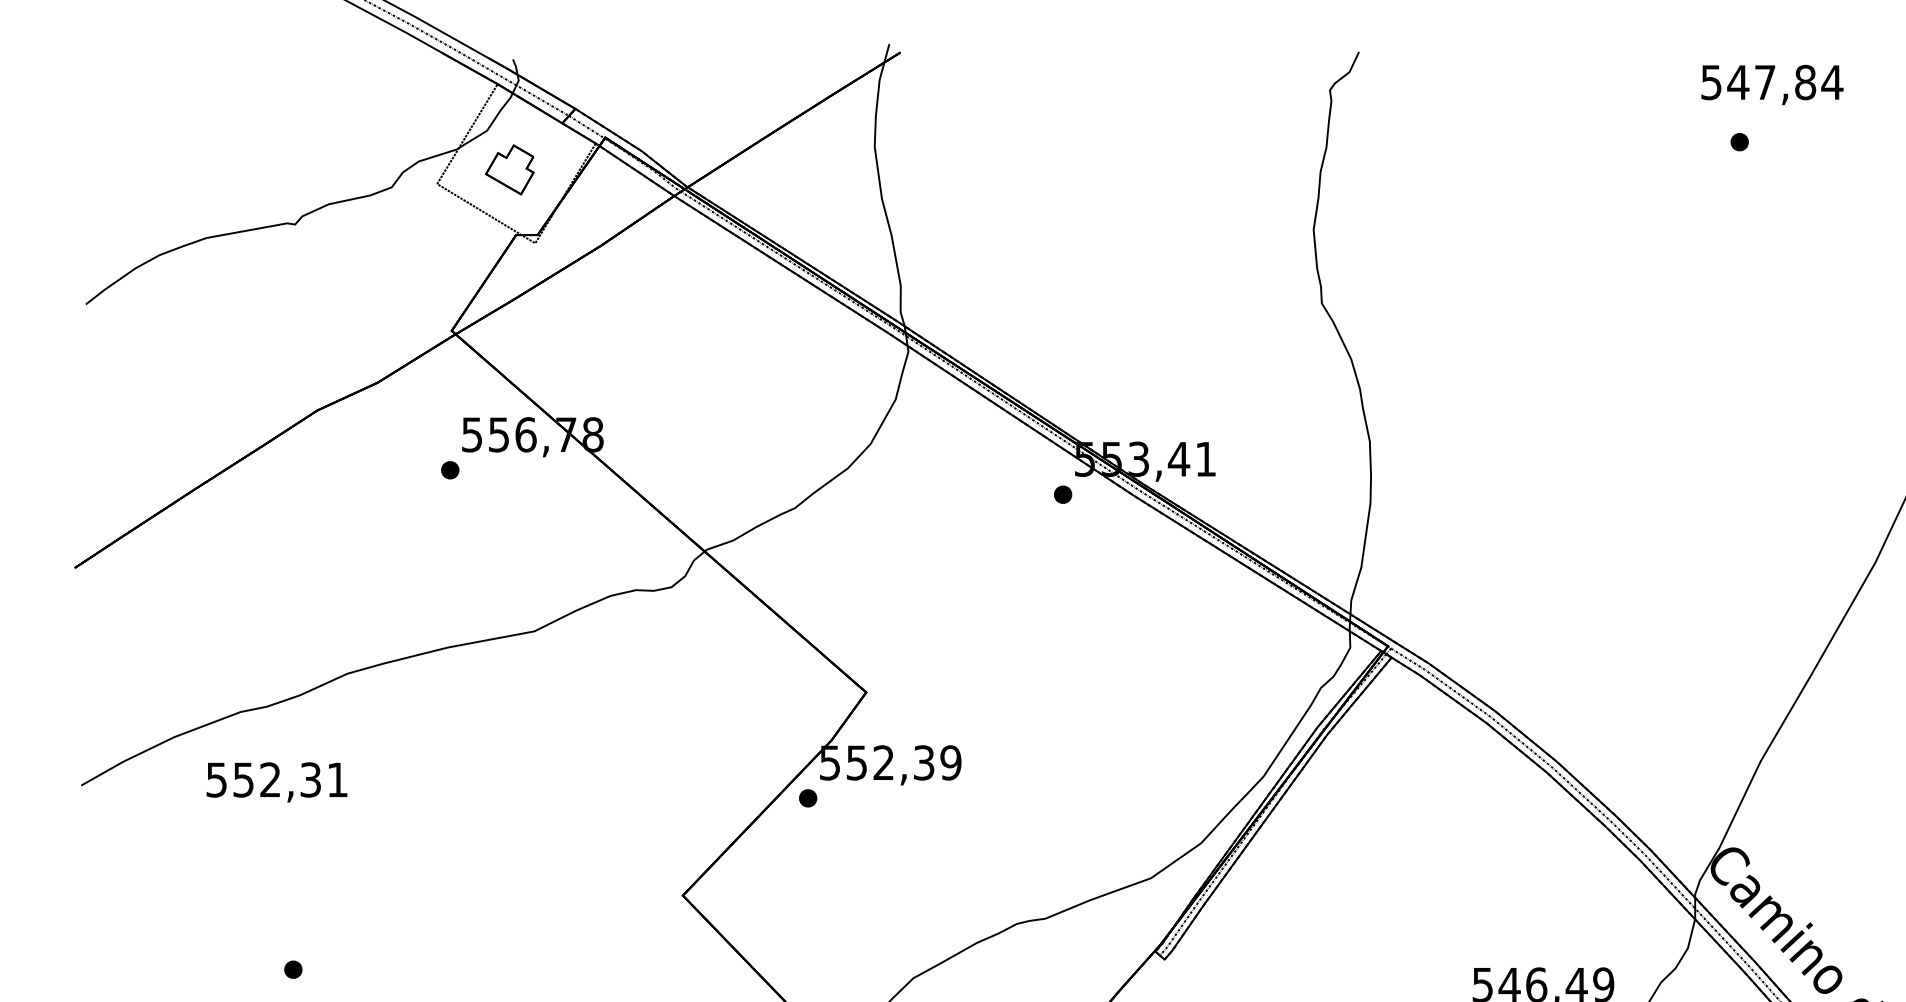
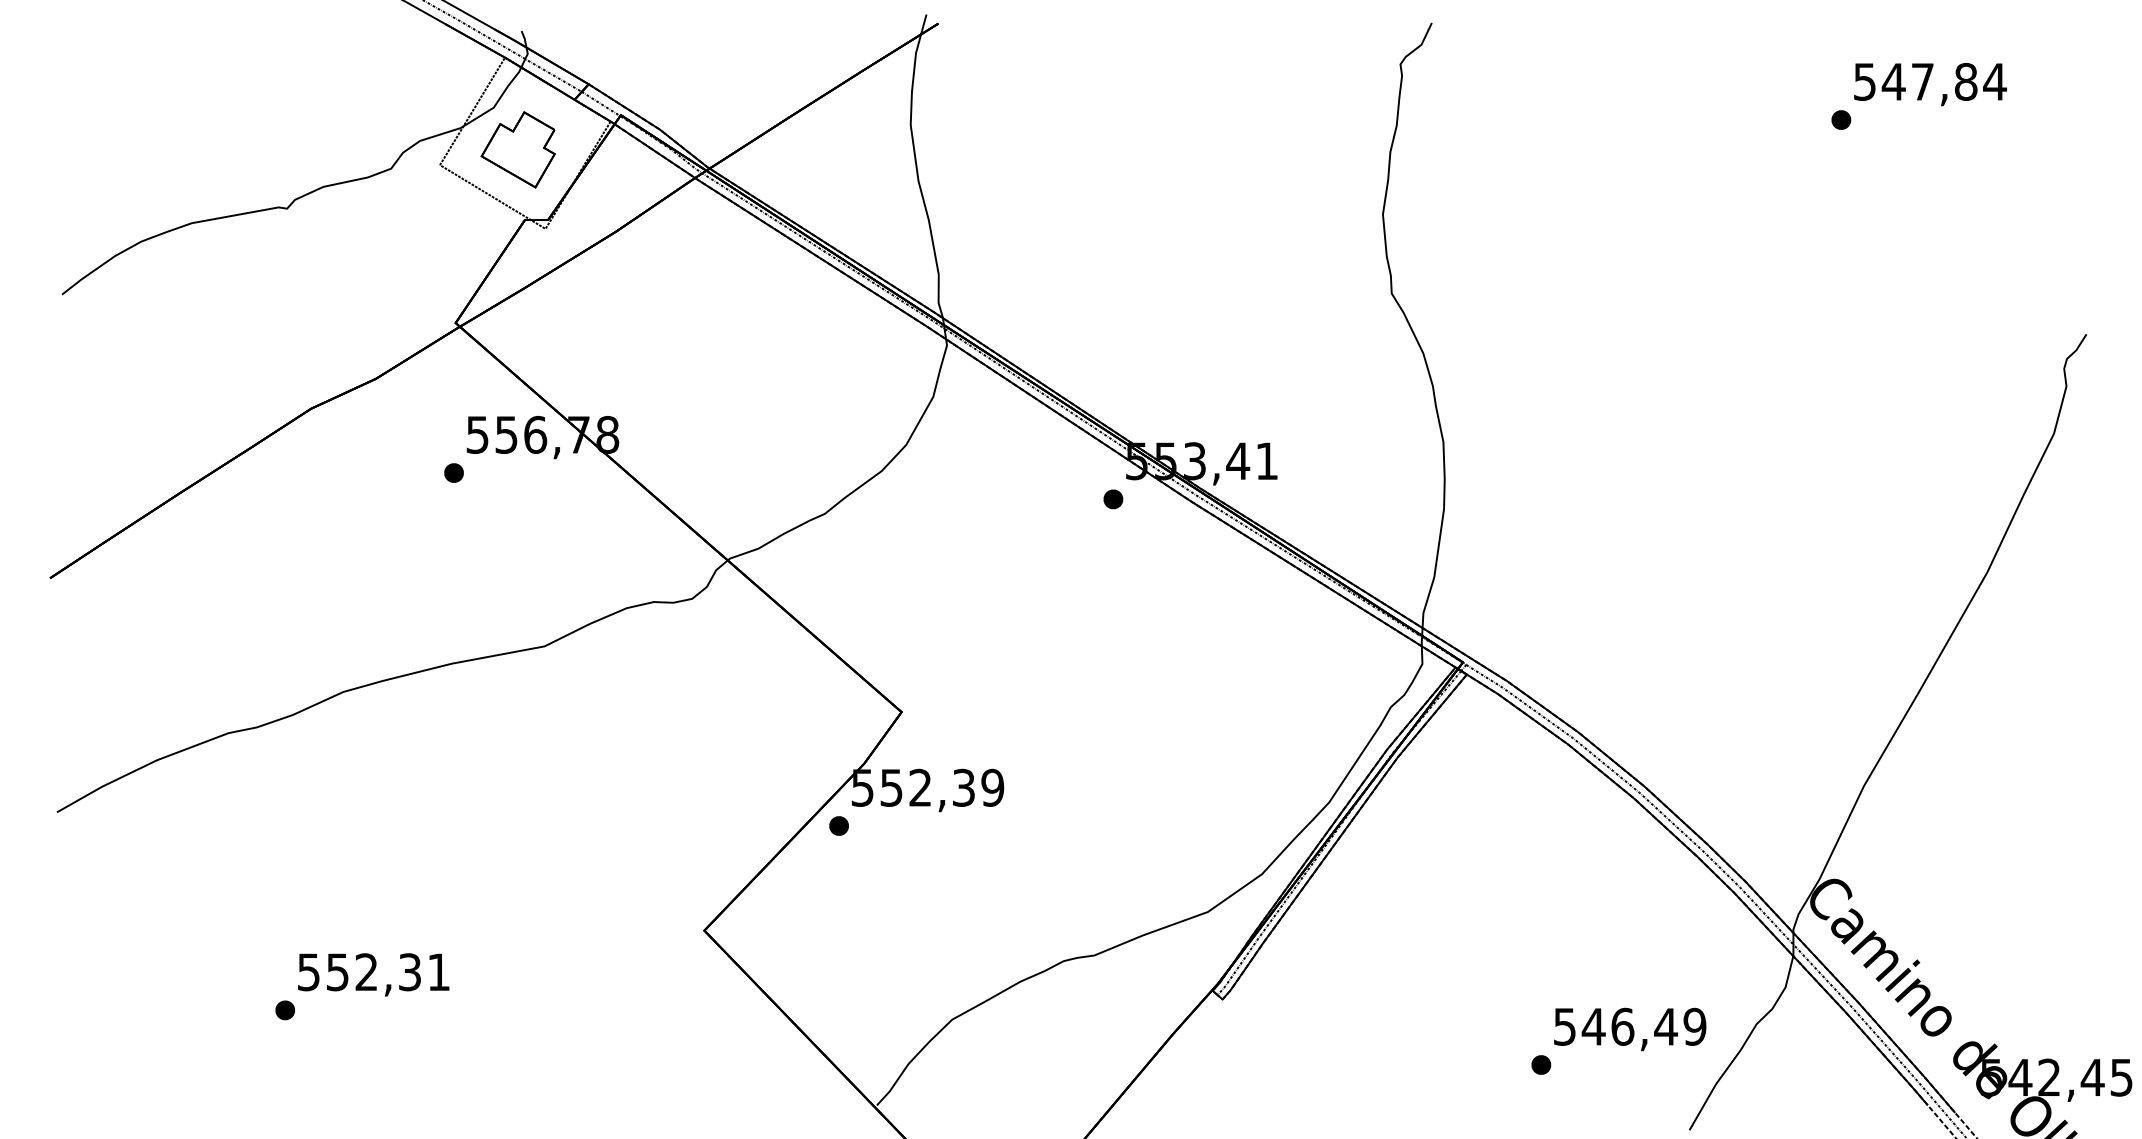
text: (1772, 84) -> (1930, 84), moved
part: (509, 169) -> (517, 149), size x1.43
text: (276, 782) -> (373, 974), moved

